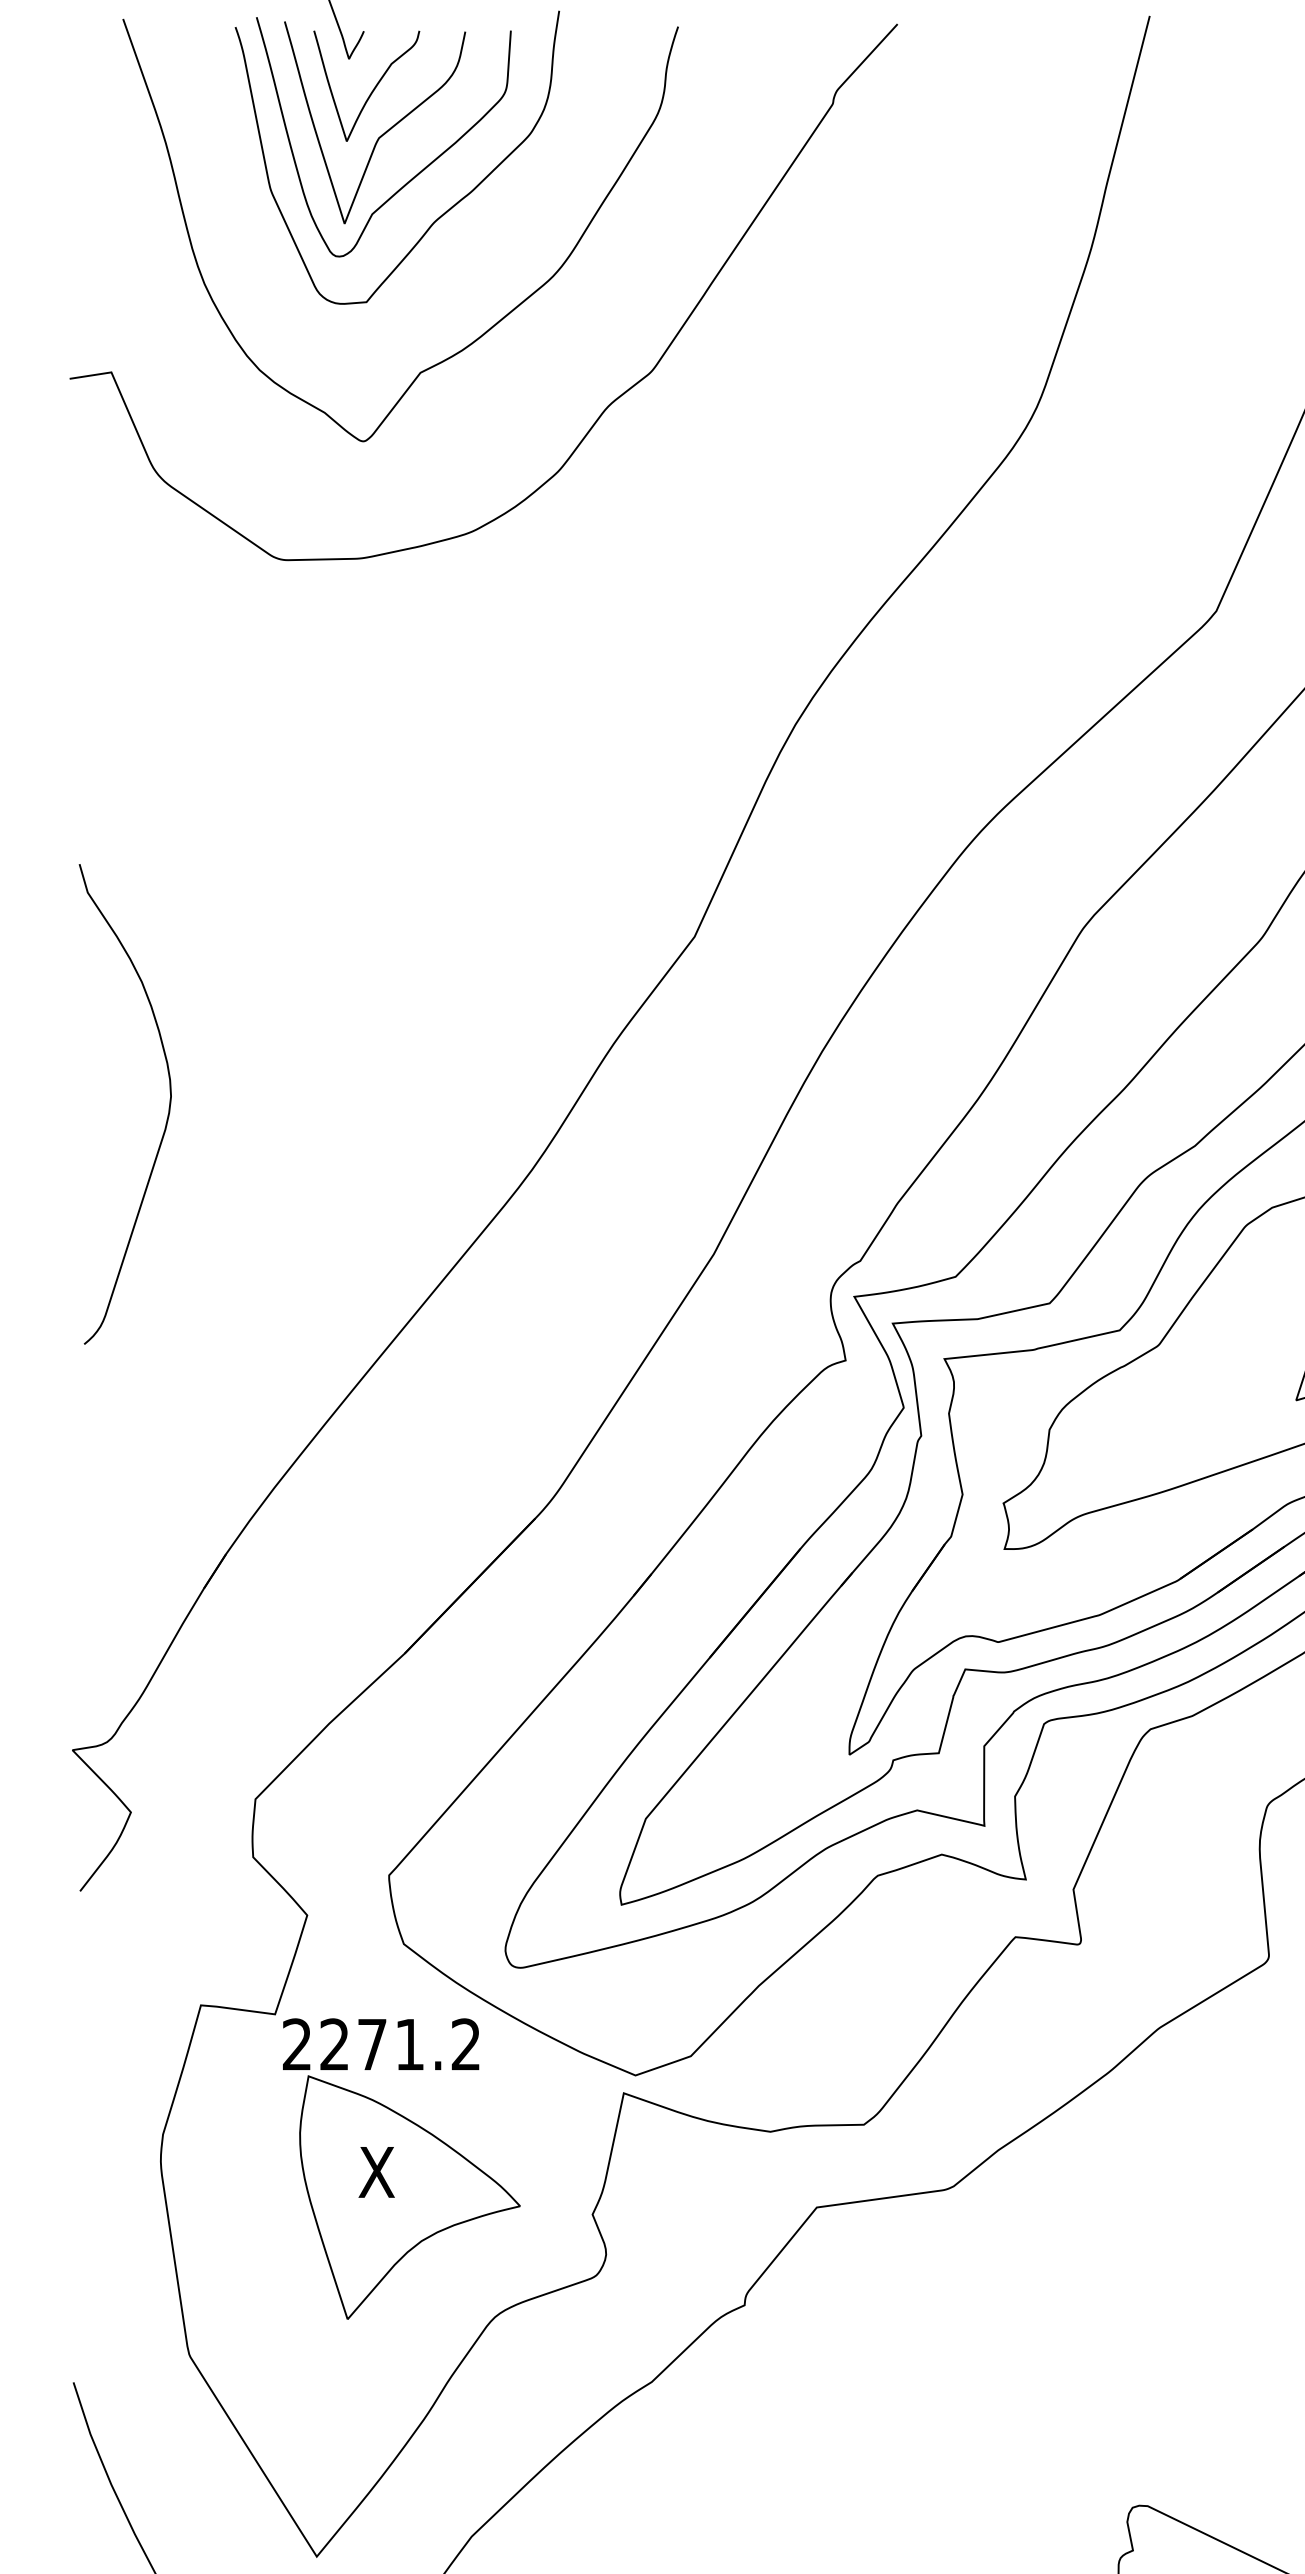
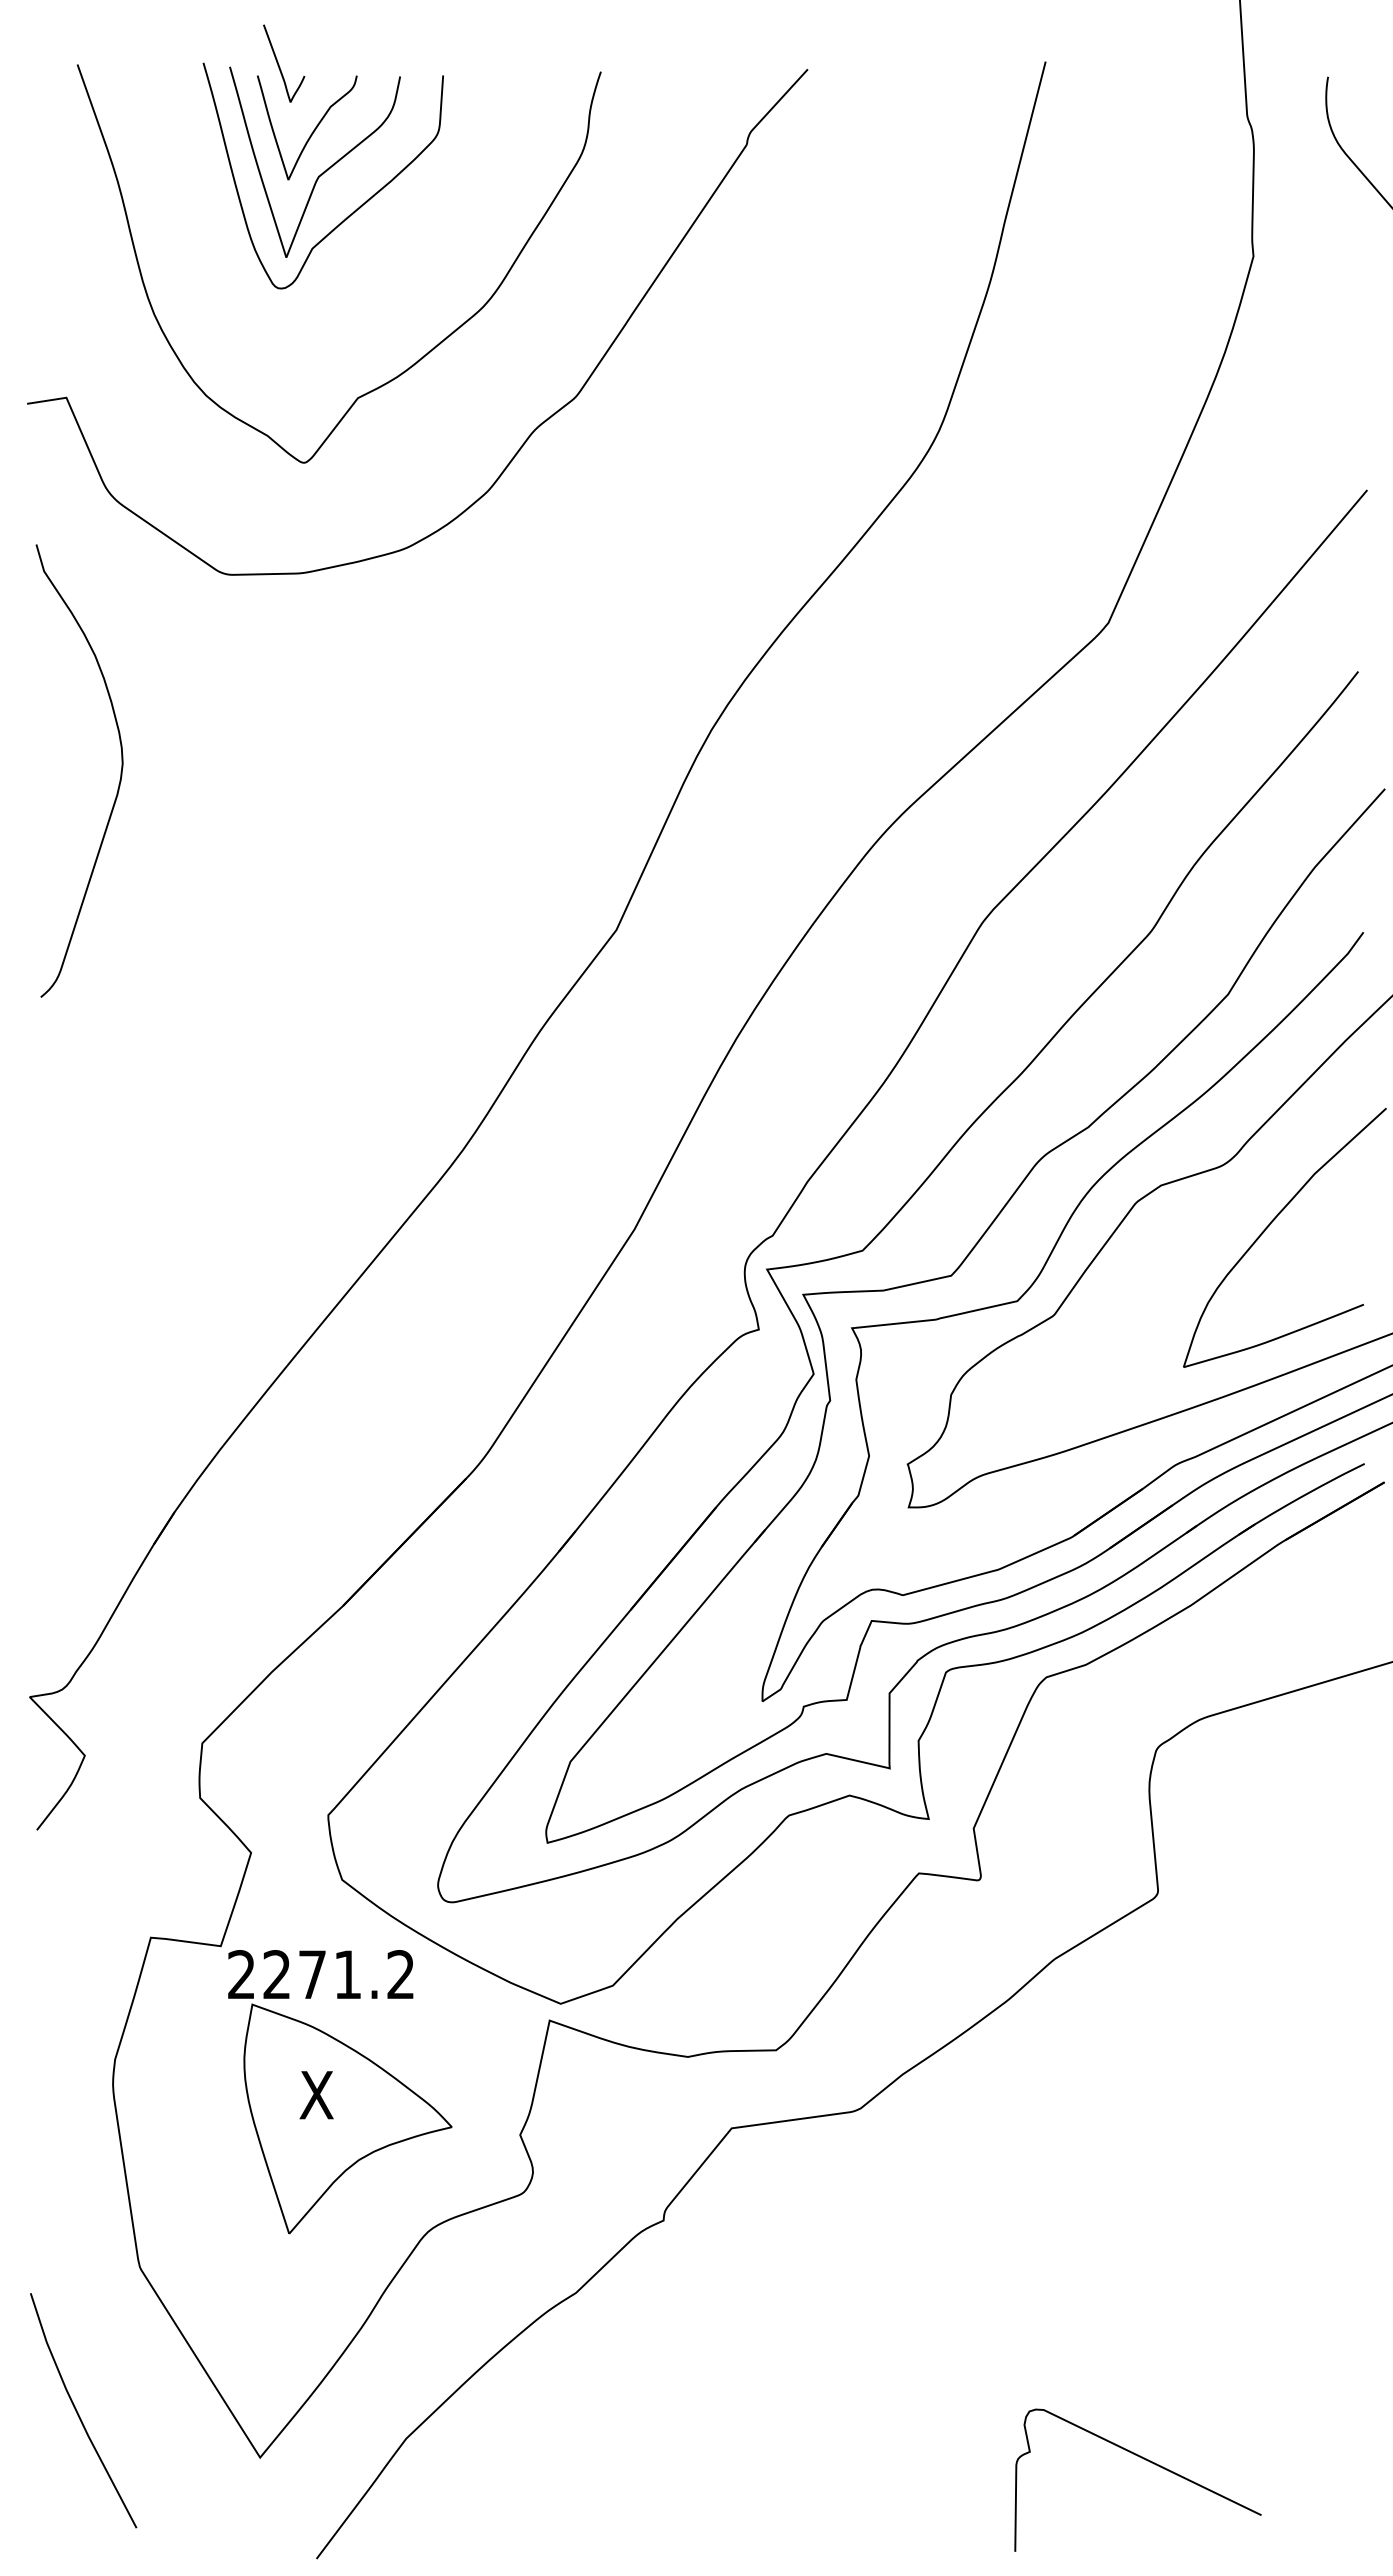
curve: (443, 213) -> (379, 247), removed
curve: (167, 1113) -> (119, 779), moved

